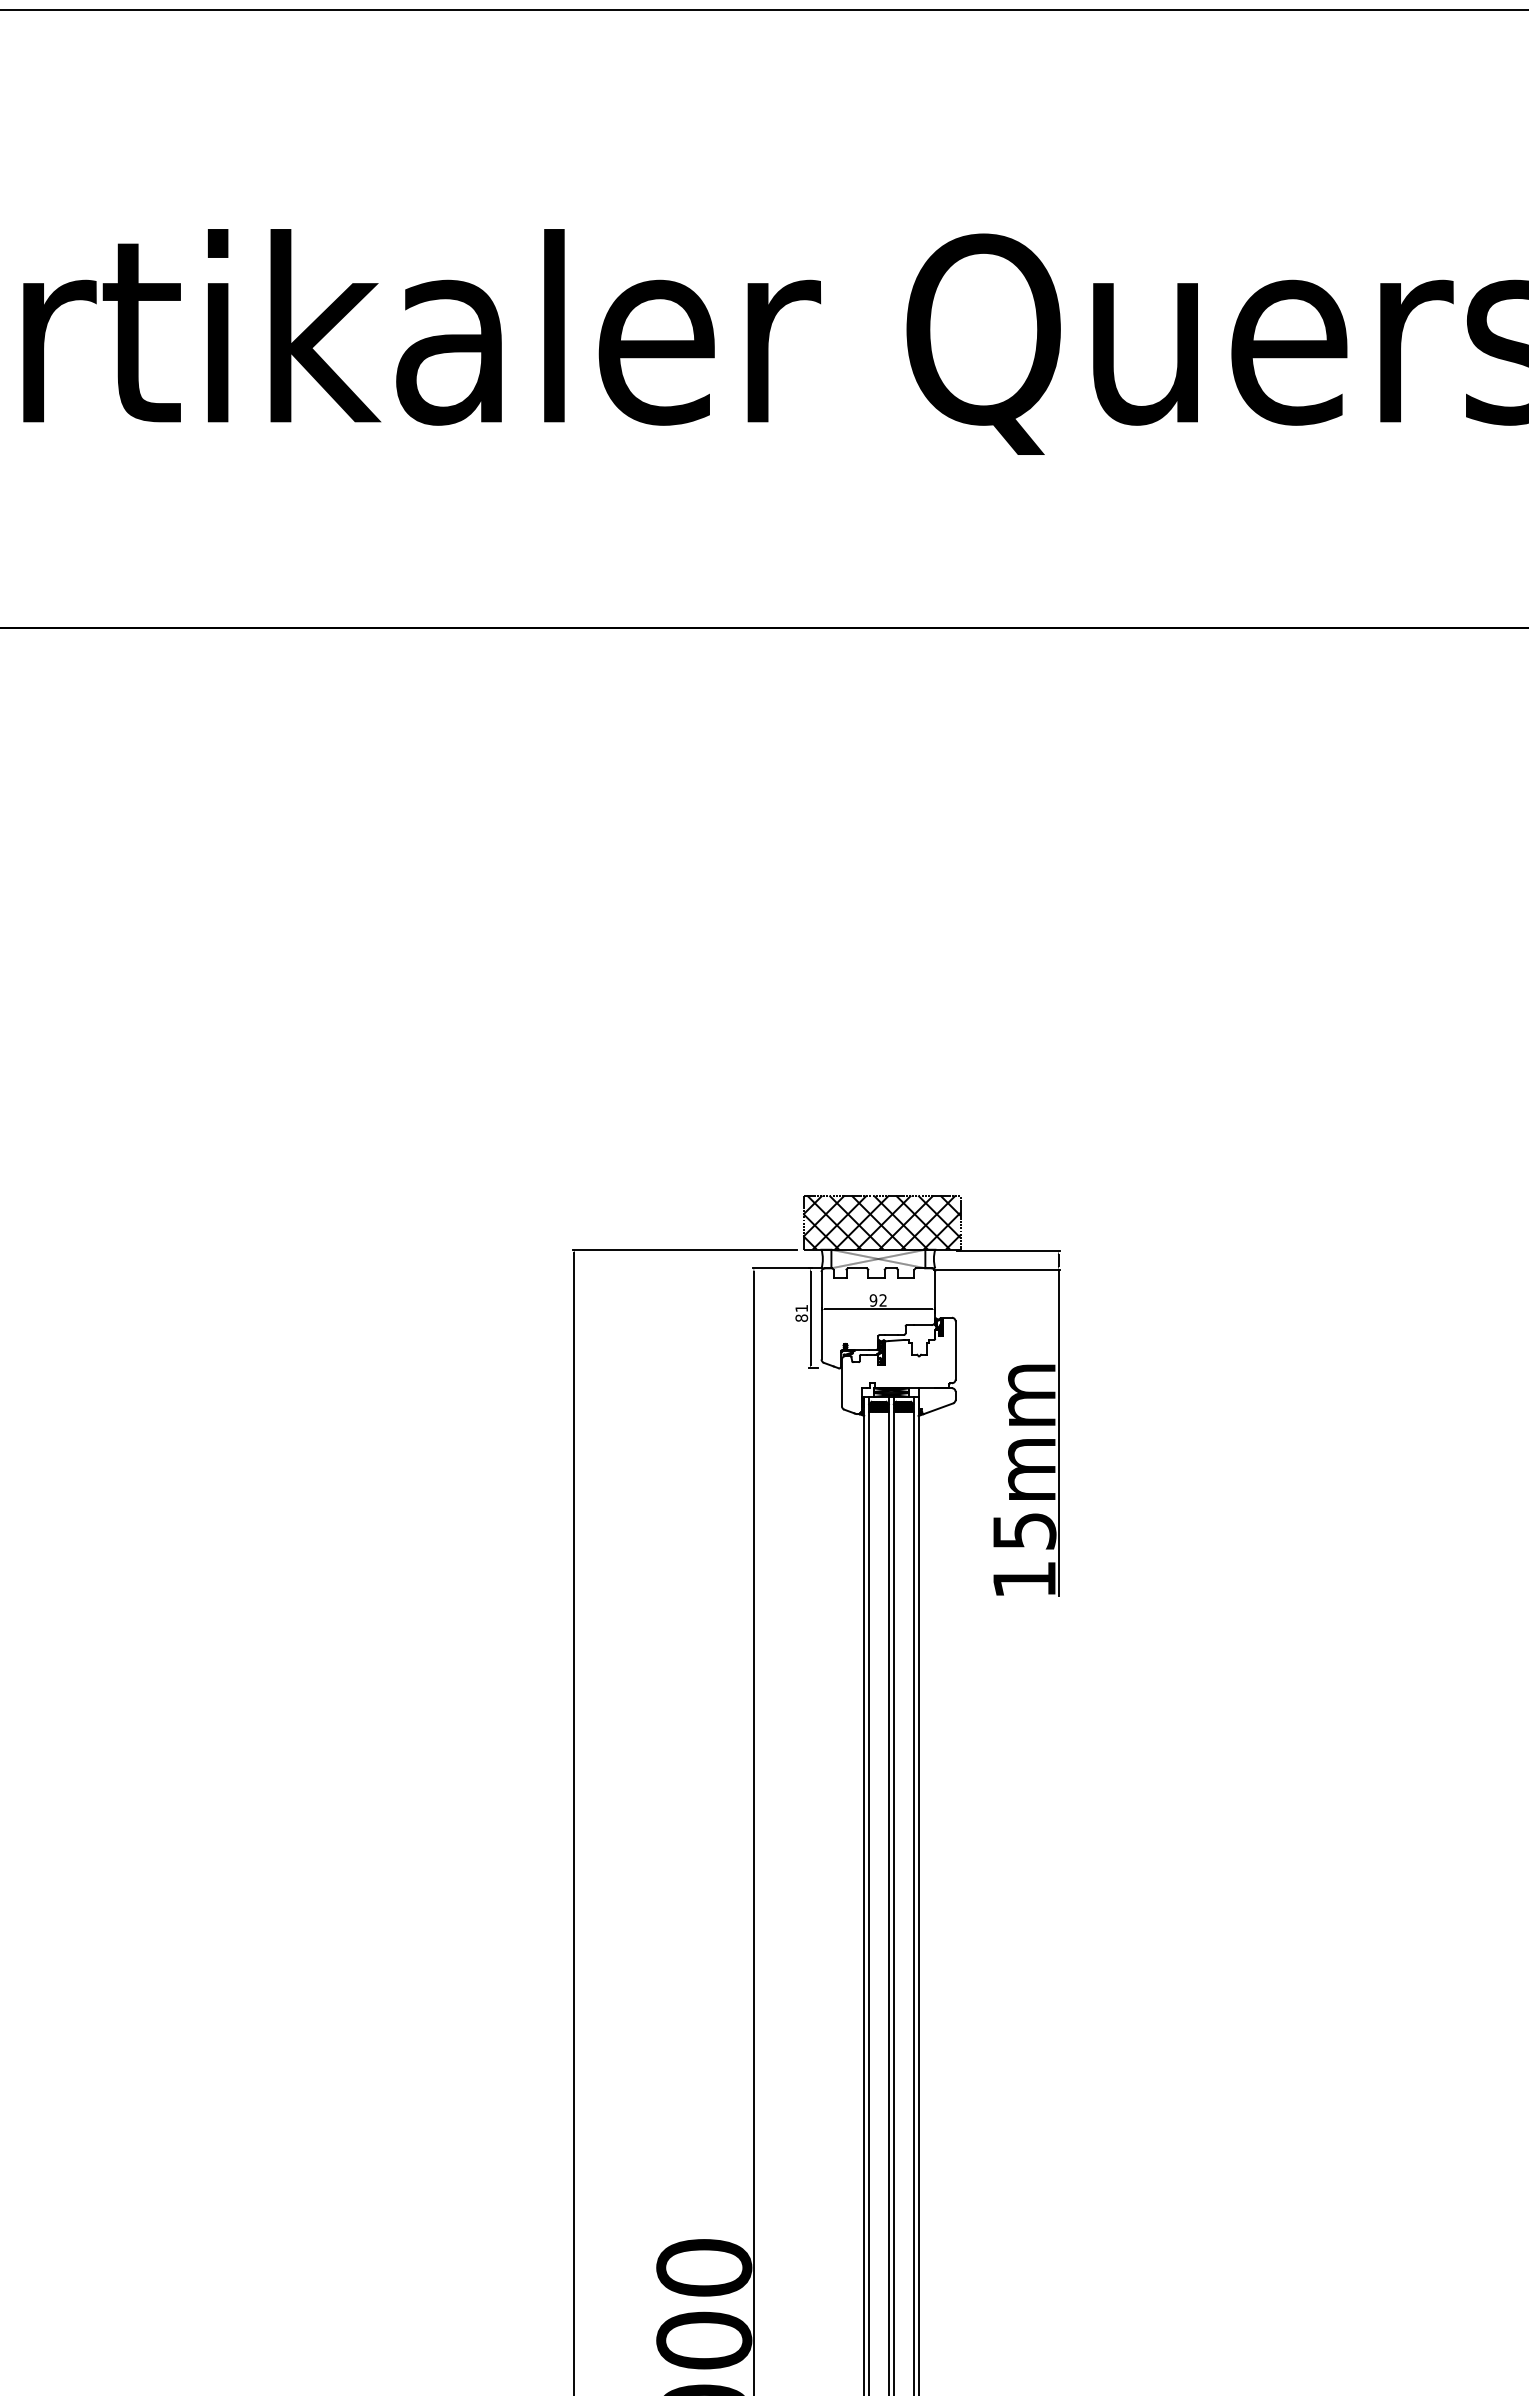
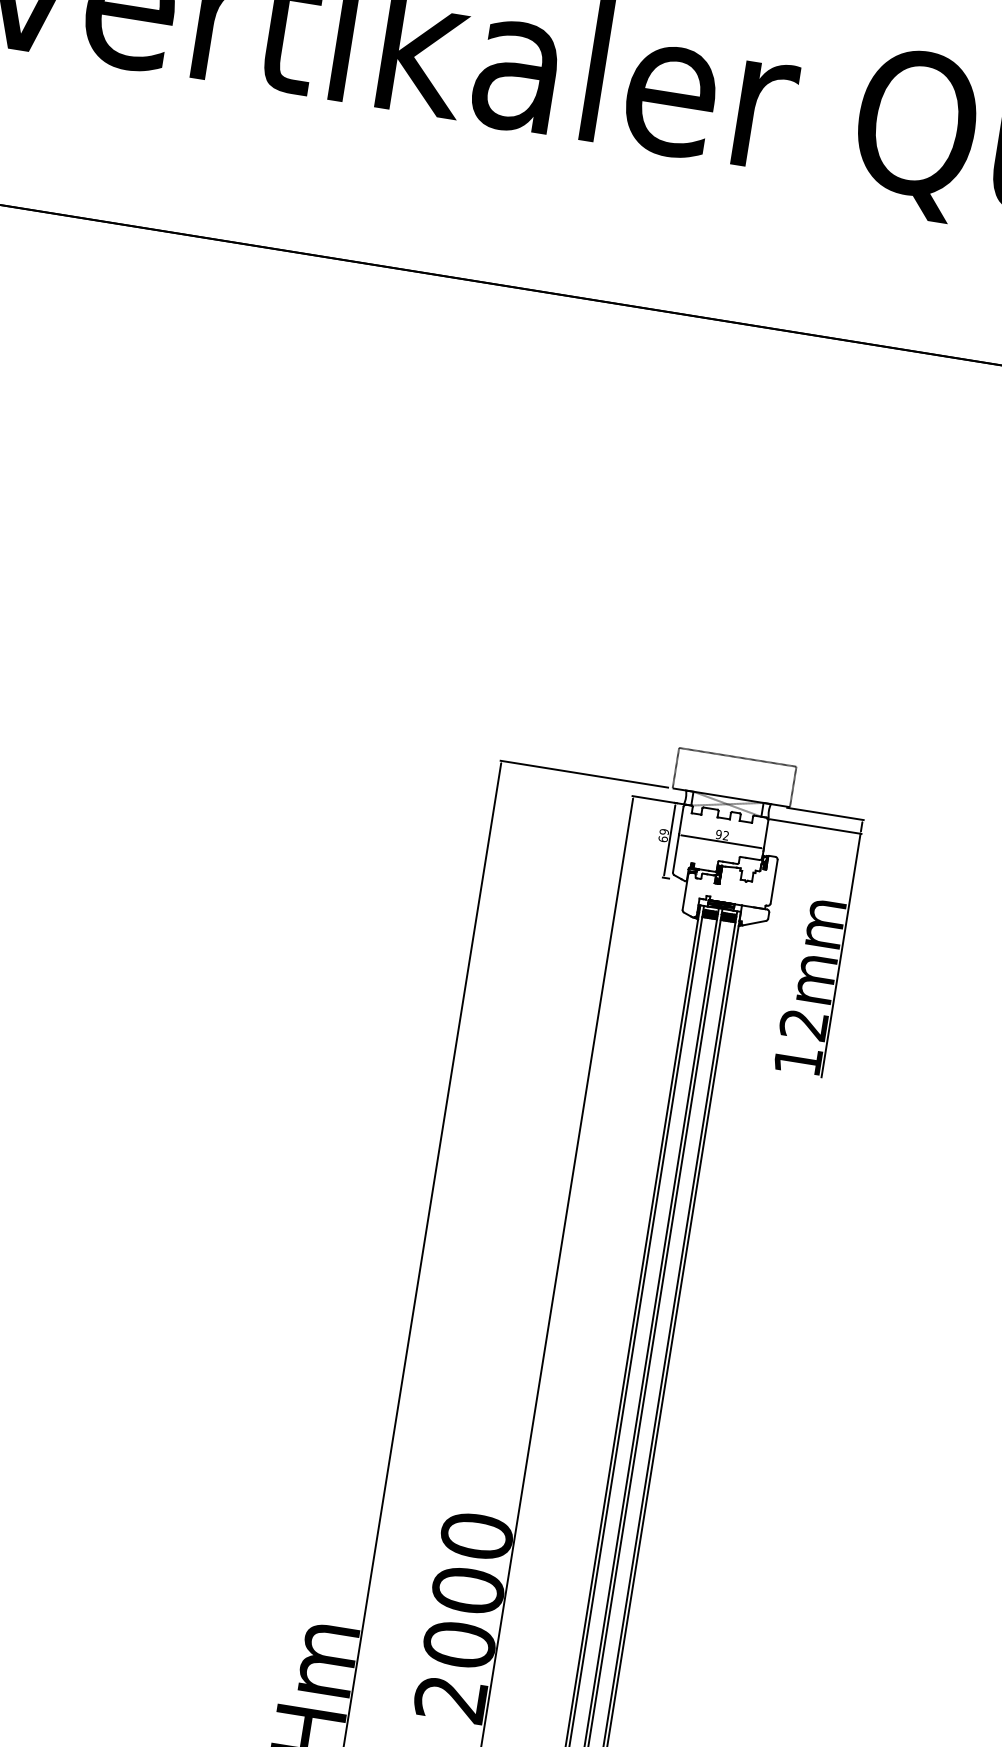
hatch: (881, 1222) -> (734, 777), removed
text: (801, 1312) -> (663, 834), 81 -> 69
text: (1024, 1531) -> (803, 1025), 15mm -> 12mm

